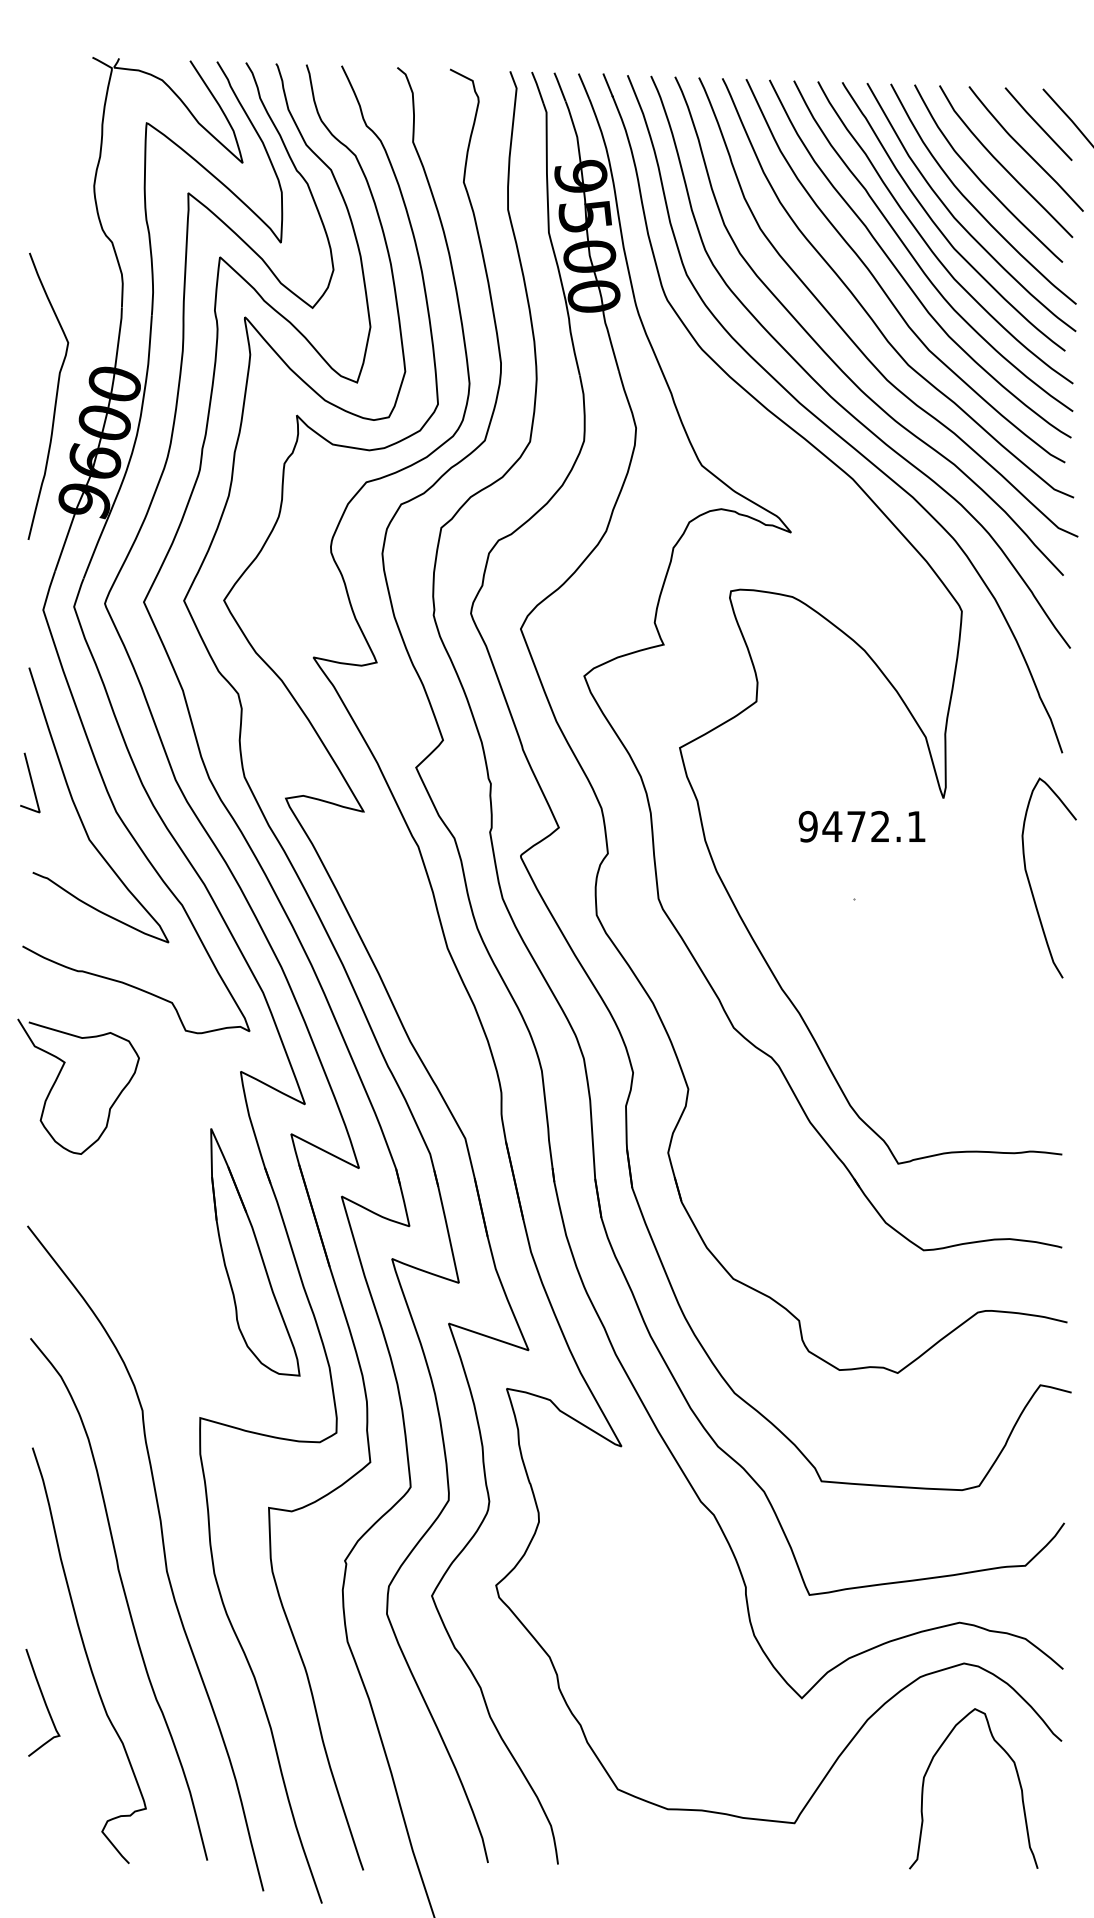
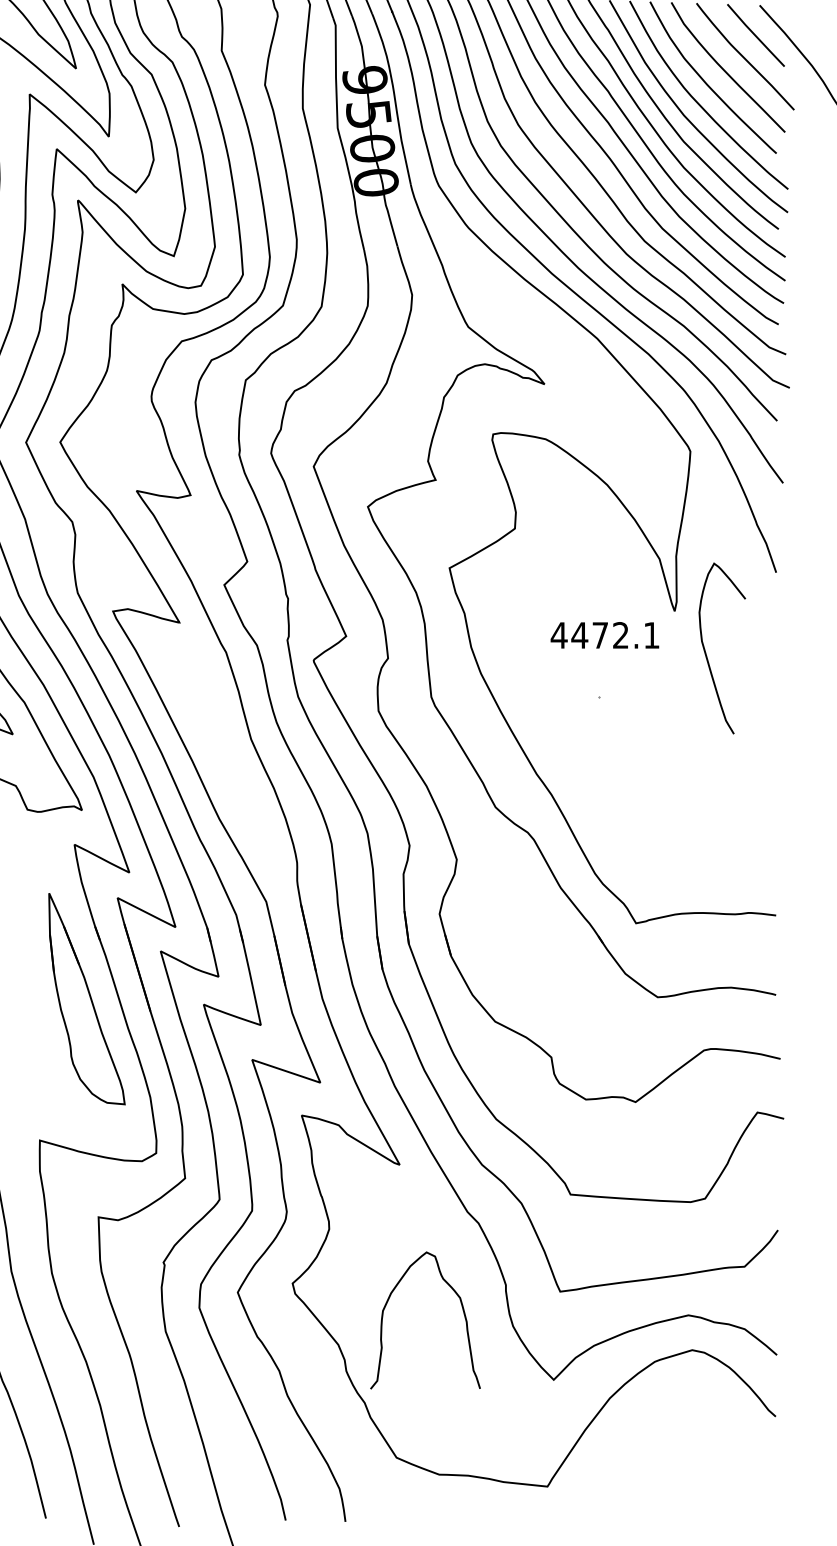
text: (808, 826) -> (559, 635), 9472.1 -> 4472.1
curve: (1030, 882) -> (706, 652), moved
curve: (1017, 1778) -> (462, 1311), moved

